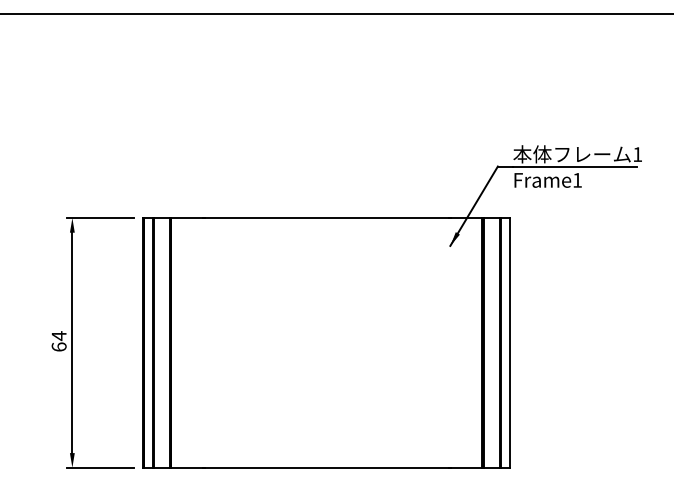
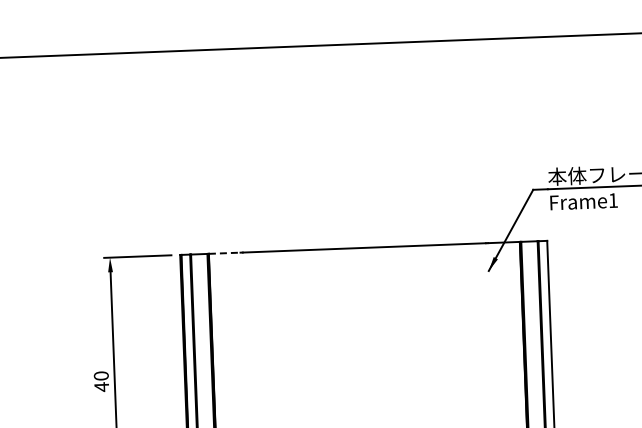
line: (187, 218) -> (225, 253), solid -> dashed
text: (58, 341) -> (100, 381), 64 -> 40

